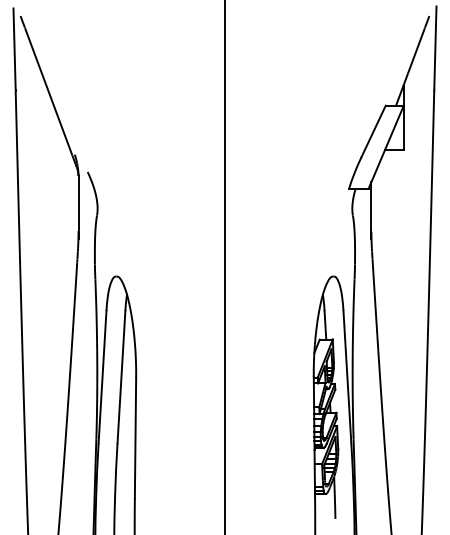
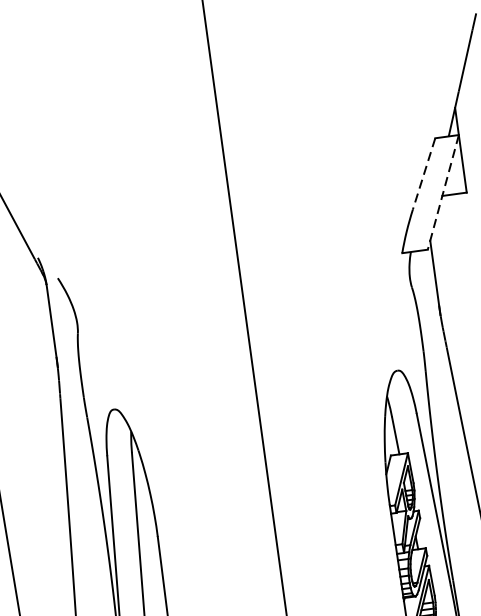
line: (373, 131) -> (423, 174), solid -> dashed
line: (386, 147) -> (443, 192), solid -> dashed

